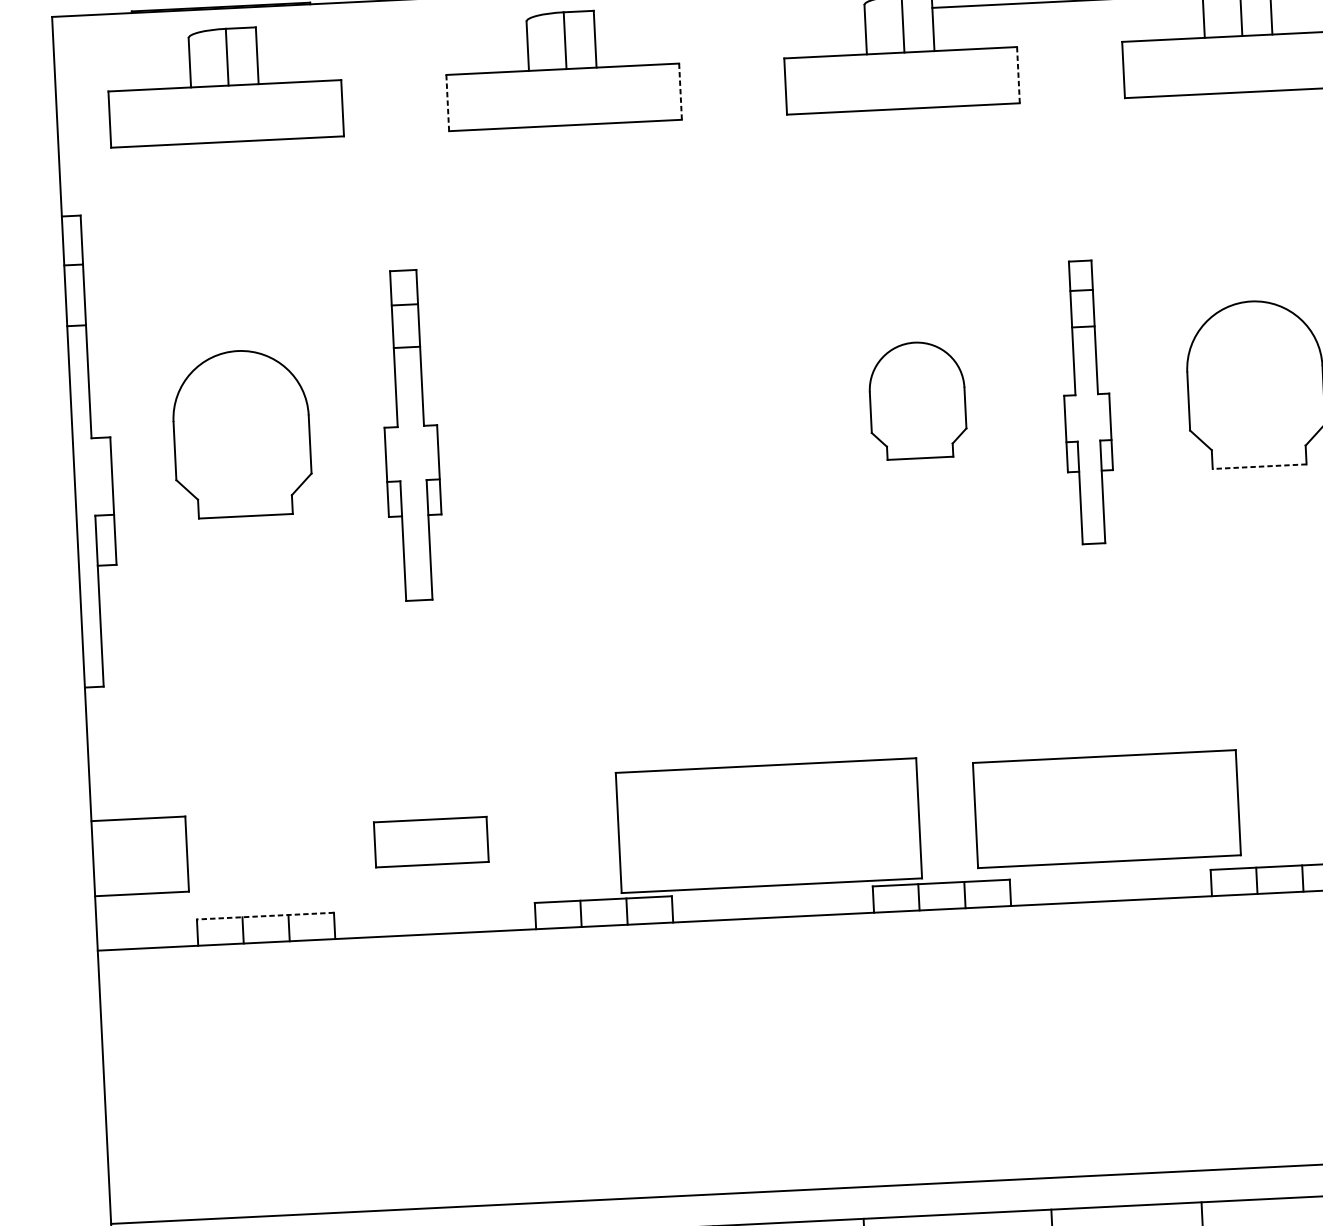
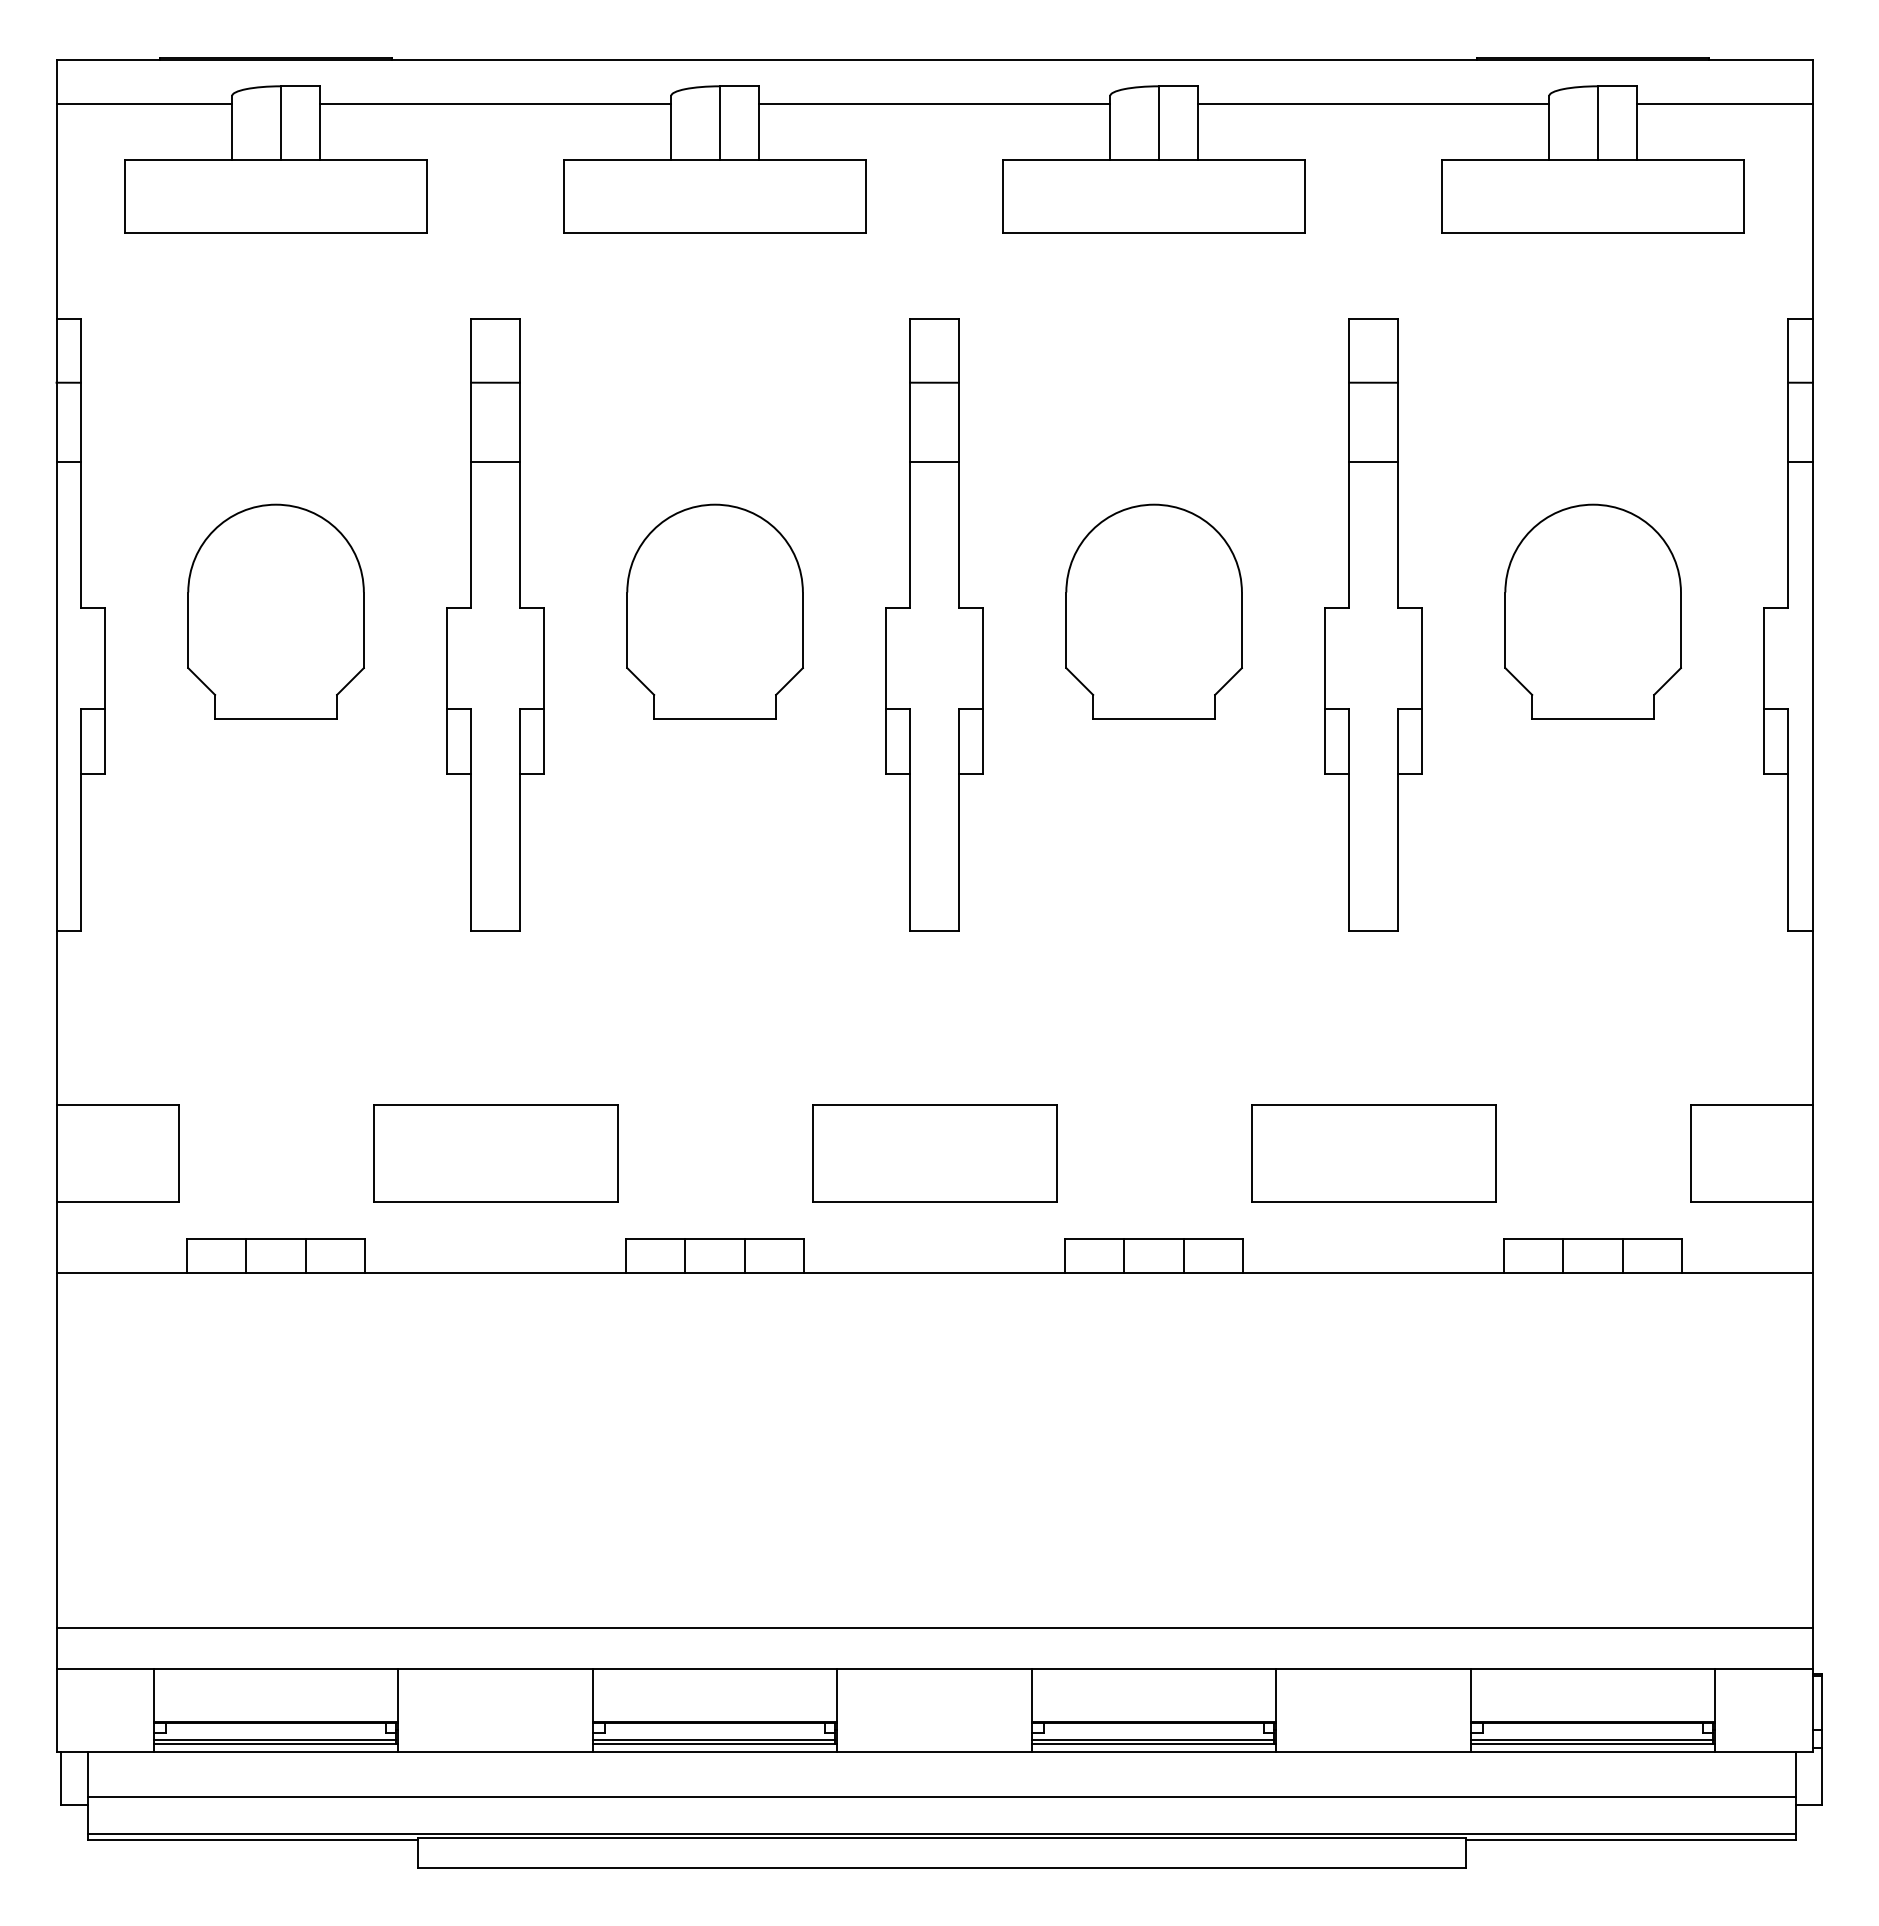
line: (729, 17) -> (934, 103), added
line: (391, 34) -> (495, 103), added
line: (121, 47) -> (144, 103), added
line: (1018, 75) -> (1305, 196), dashed -> solid
line: (680, 91) -> (866, 196), dashed -> solid
line: (447, 103) -> (563, 196), dashed -> solid
part: (917, 400) -> (1153, 611), size x1.43
part: (1087, 401) -> (1373, 624), size x1.67
part: (579, 416) -> (714, 611), added
part: (749, 418) -> (934, 624), added
part: (411, 435) -> (495, 624), size x1.43
line: (1259, 466) -> (1593, 719), dashed -> solid
part: (1106, 809) -> (1373, 1153), size x0.71
part: (769, 825) -> (934, 1153), size x0.62
part: (431, 842) -> (495, 1153), size x1.67
line: (265, 915) -> (275, 1238), dashed -> solid

